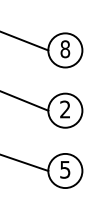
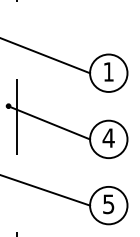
text: (65, 48) -> (108, 71), 8 -> 1
text: (65, 108) -> (108, 137), 2 -> 4

